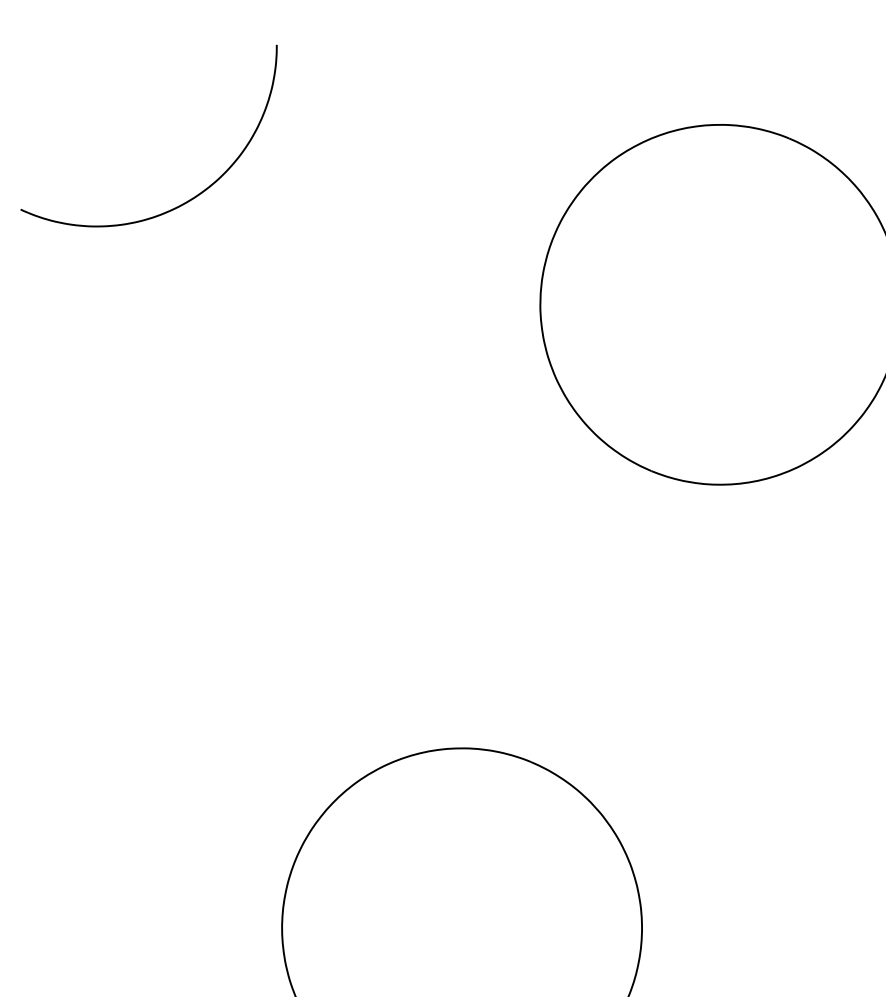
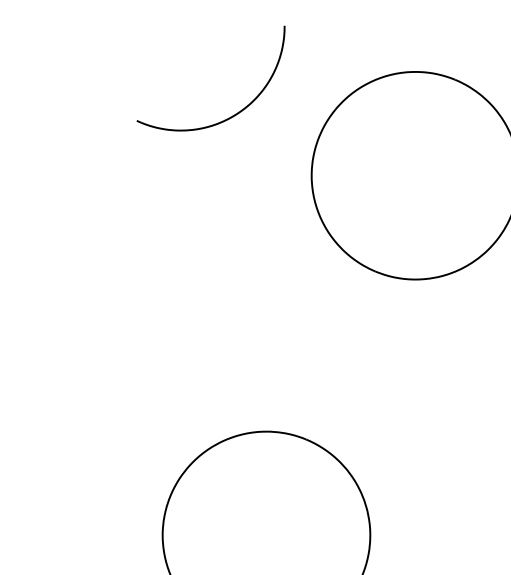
part: (182, 202) -> (230, 116), moved

